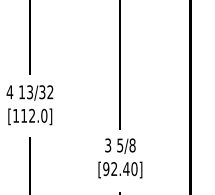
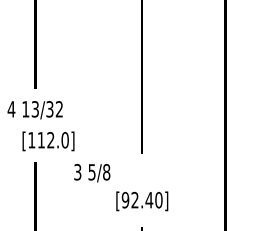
text: (30, 116) -> (48, 141), moved
text: (120, 146) -> (92, 173), moved

